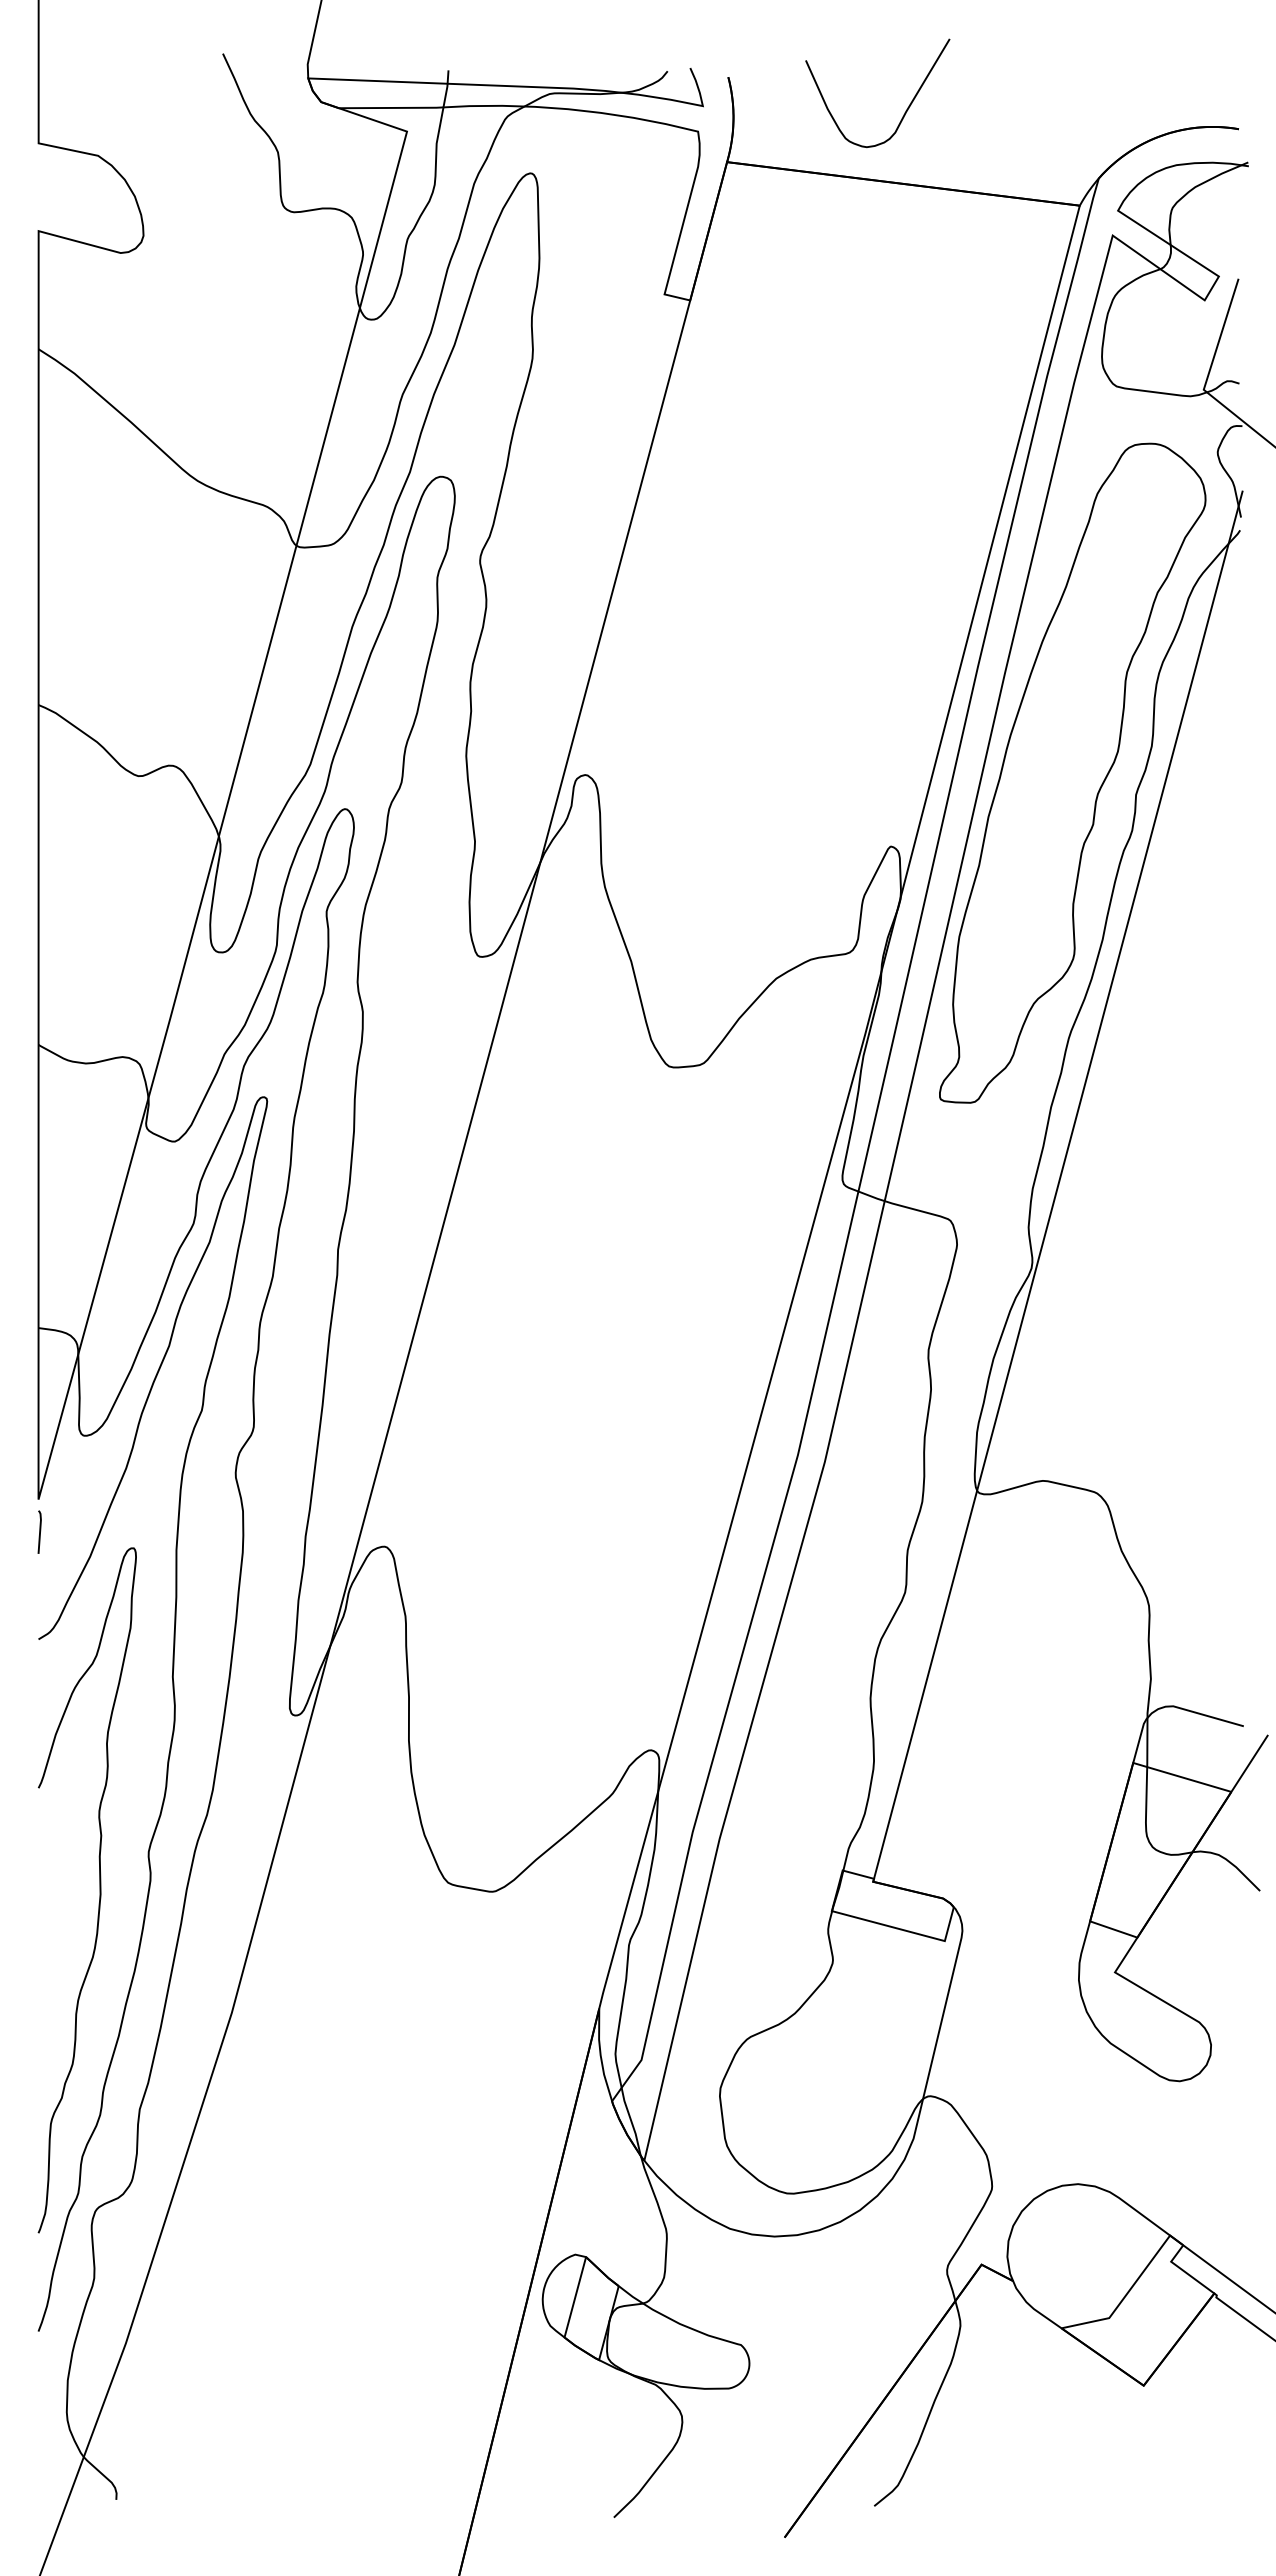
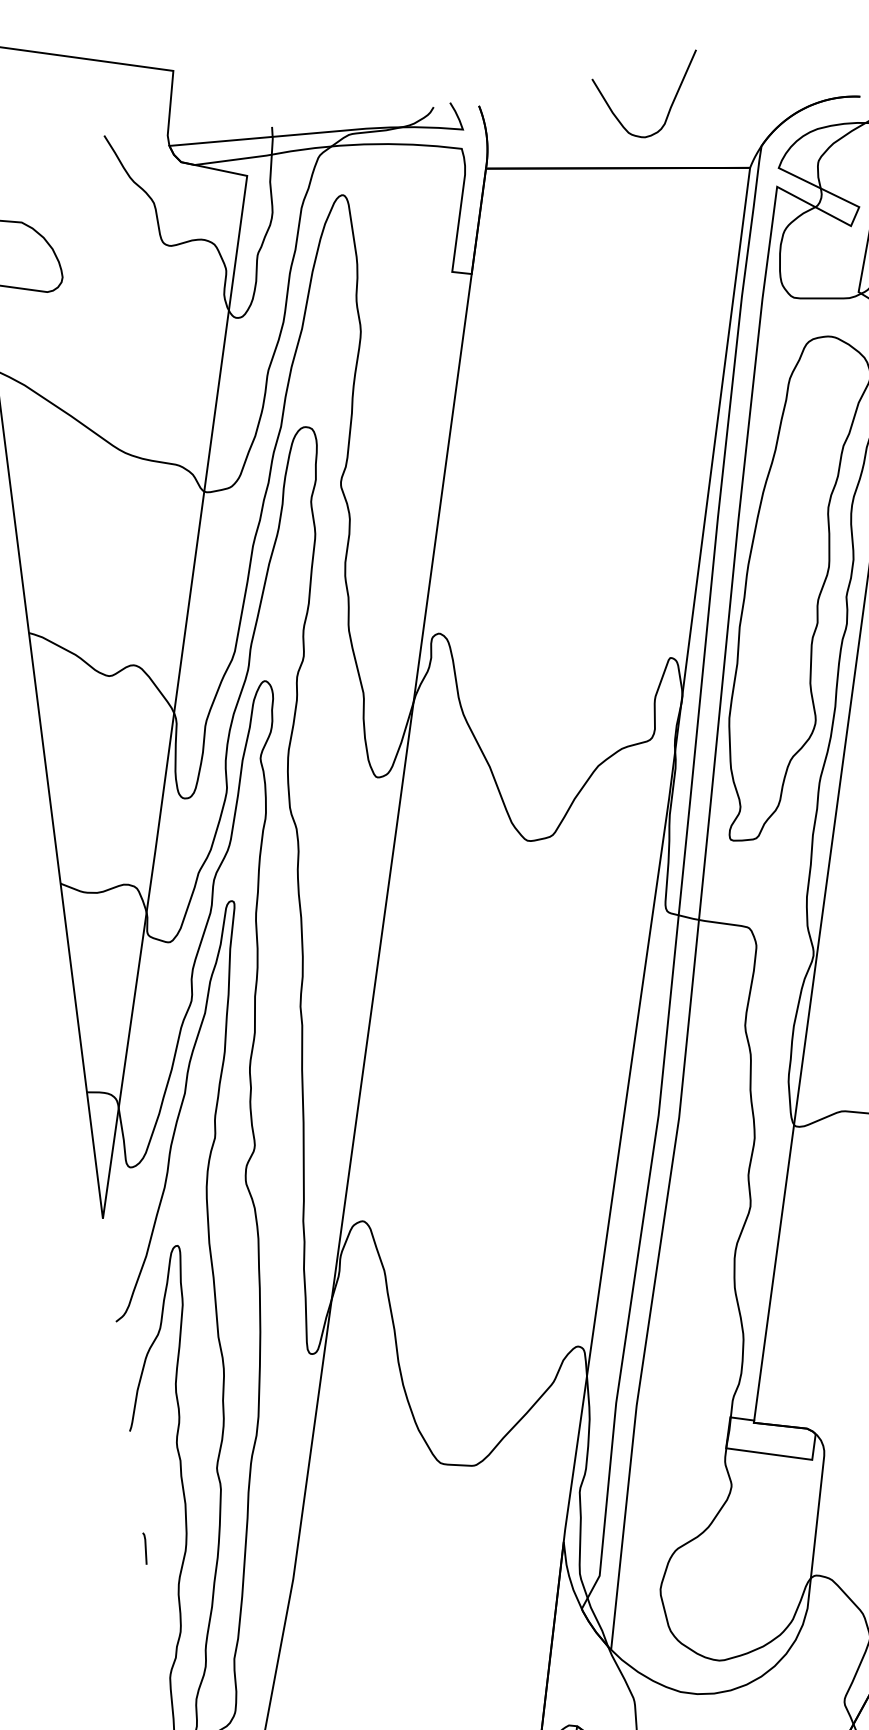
curve: (905, 110) -> (670, 106), moved
line: (39, 1531) -> (145, 1548), moved

